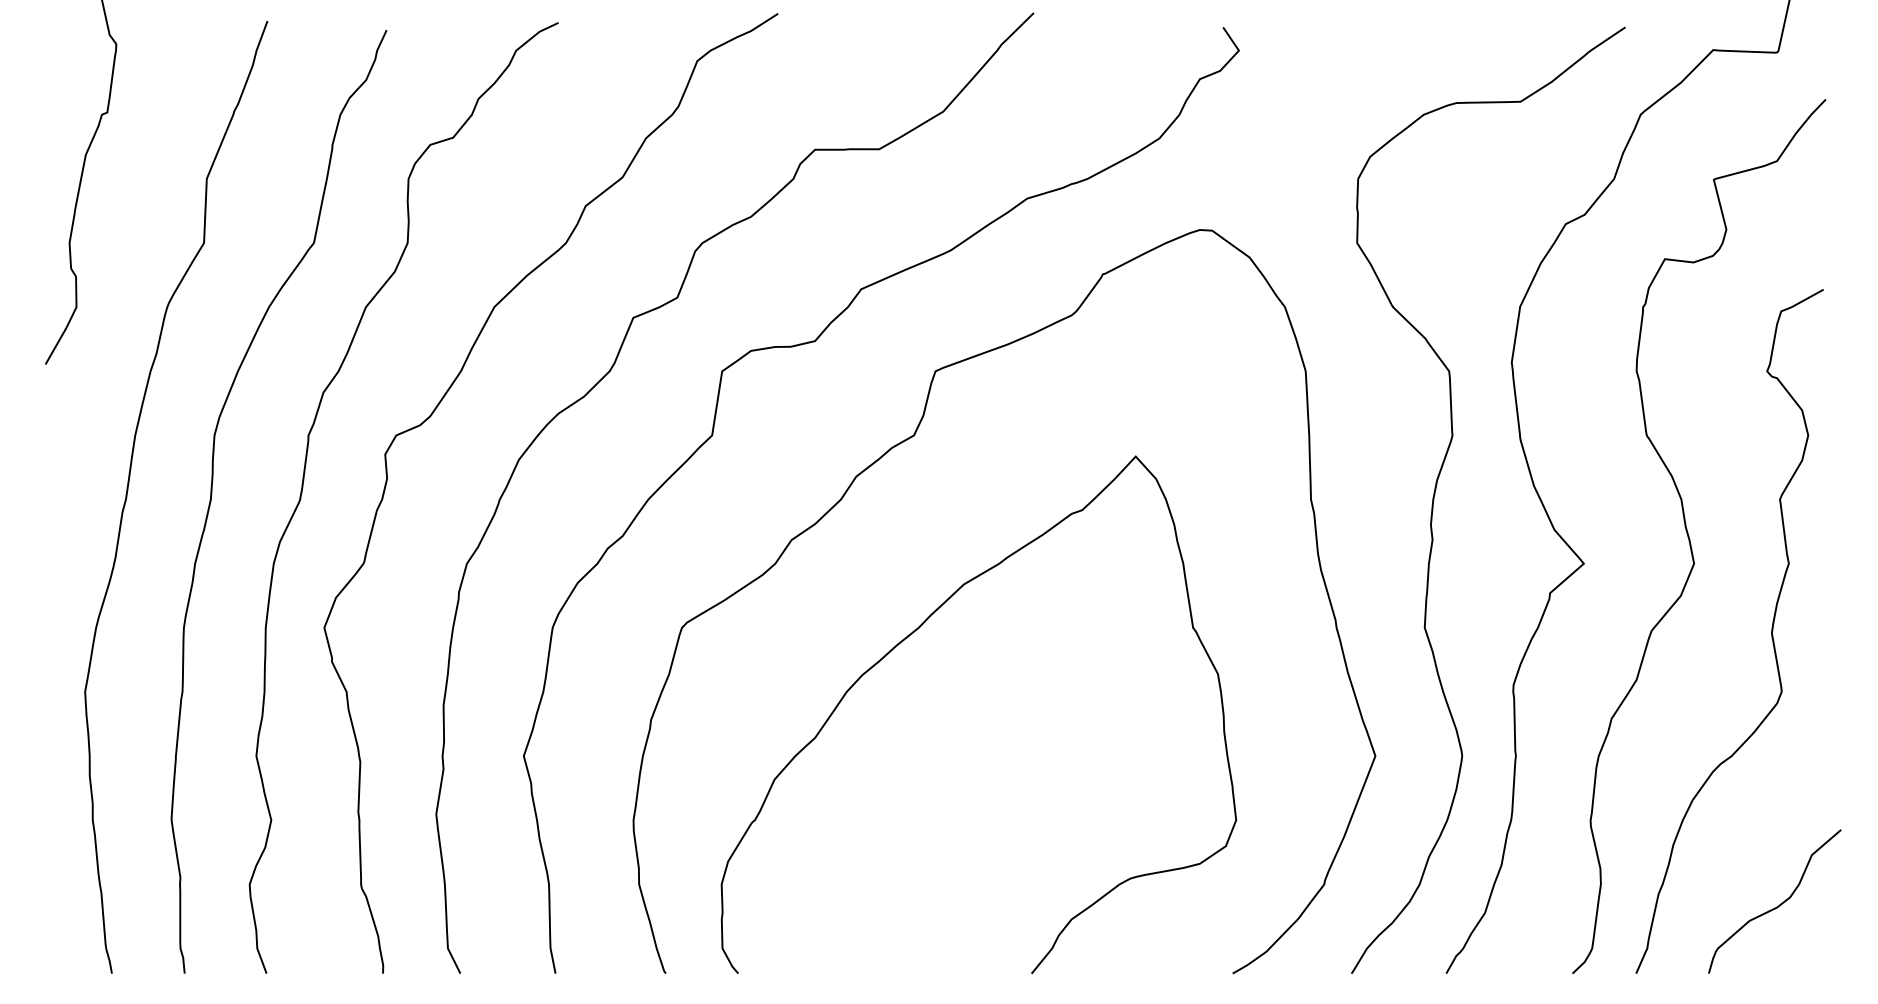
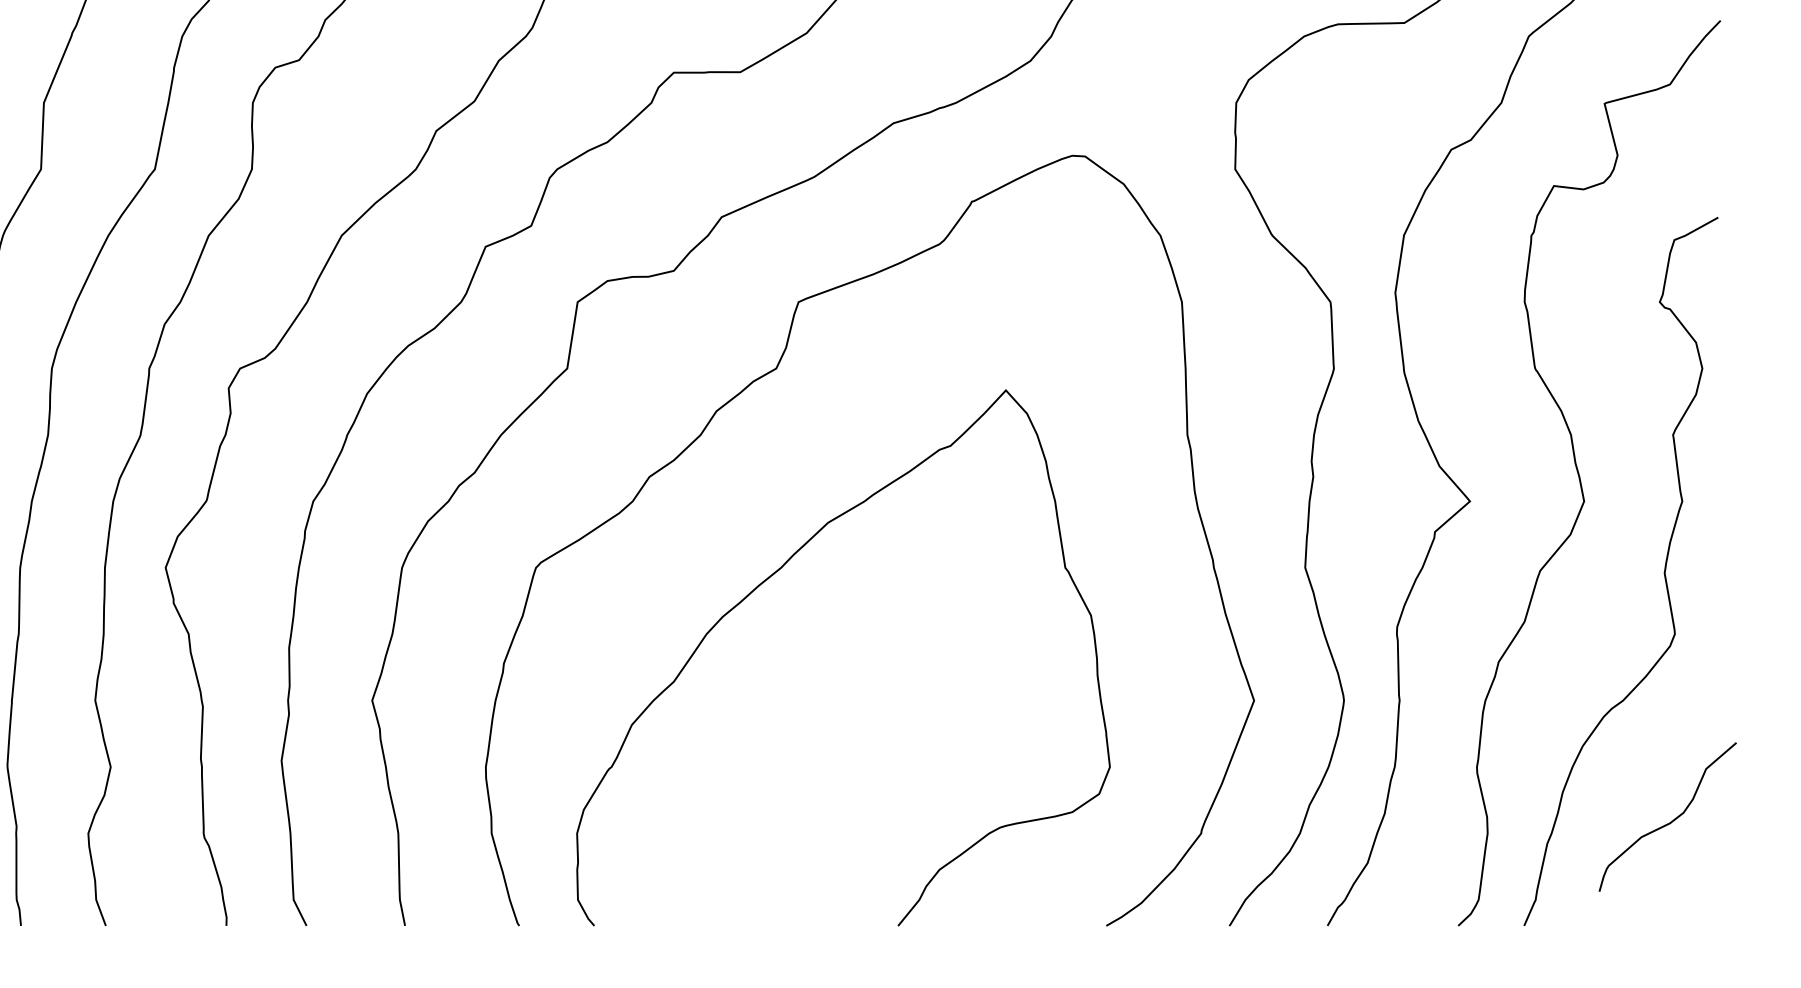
curve: (1776, 906) -> (1669, 822), moved

